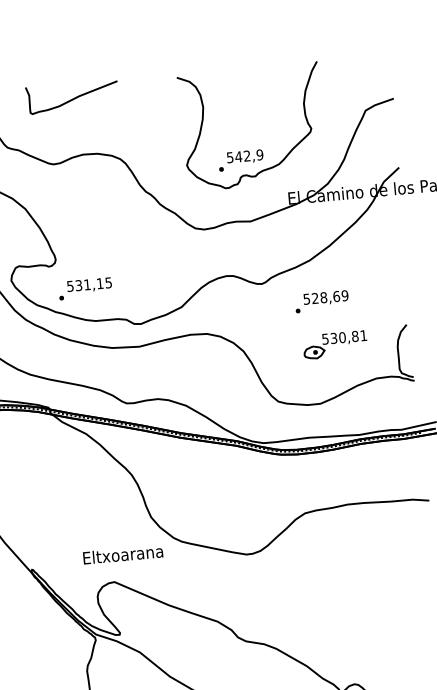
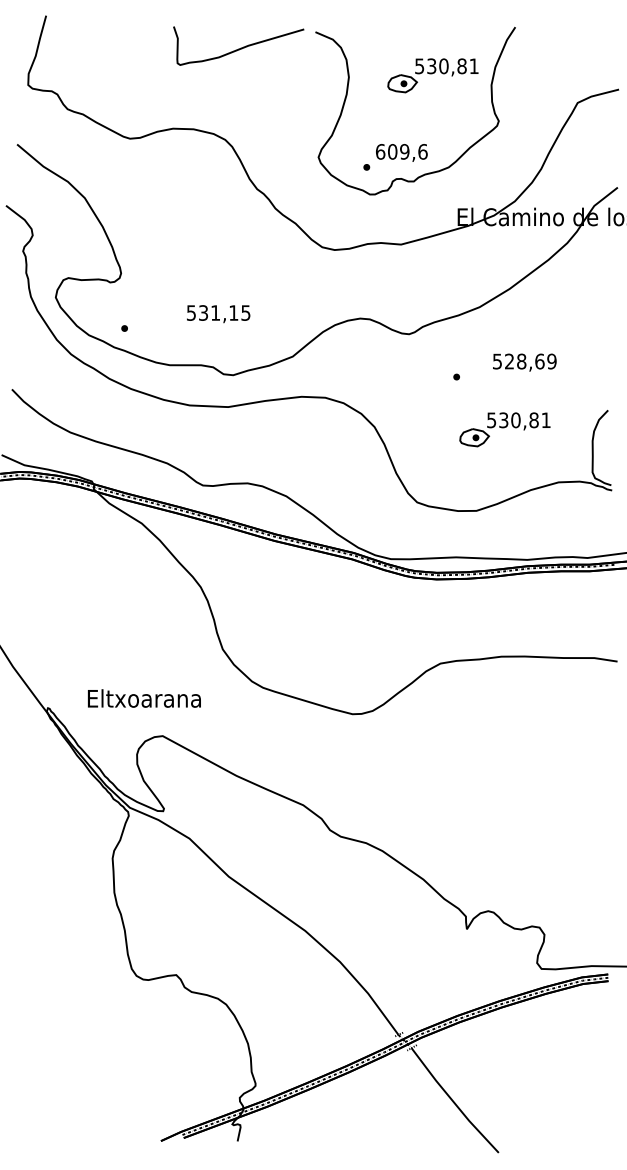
curve: (73, 97) -> (240, 47), moved
part: (261, 100) -> (432, 75), added
text: (244, 156) -> (401, 151), 542,9 -> 609,6
text: (89, 285) -> (218, 314), moved
text: (325, 298) -> (524, 362), moved
text: (123, 554) -> (144, 698), moved

